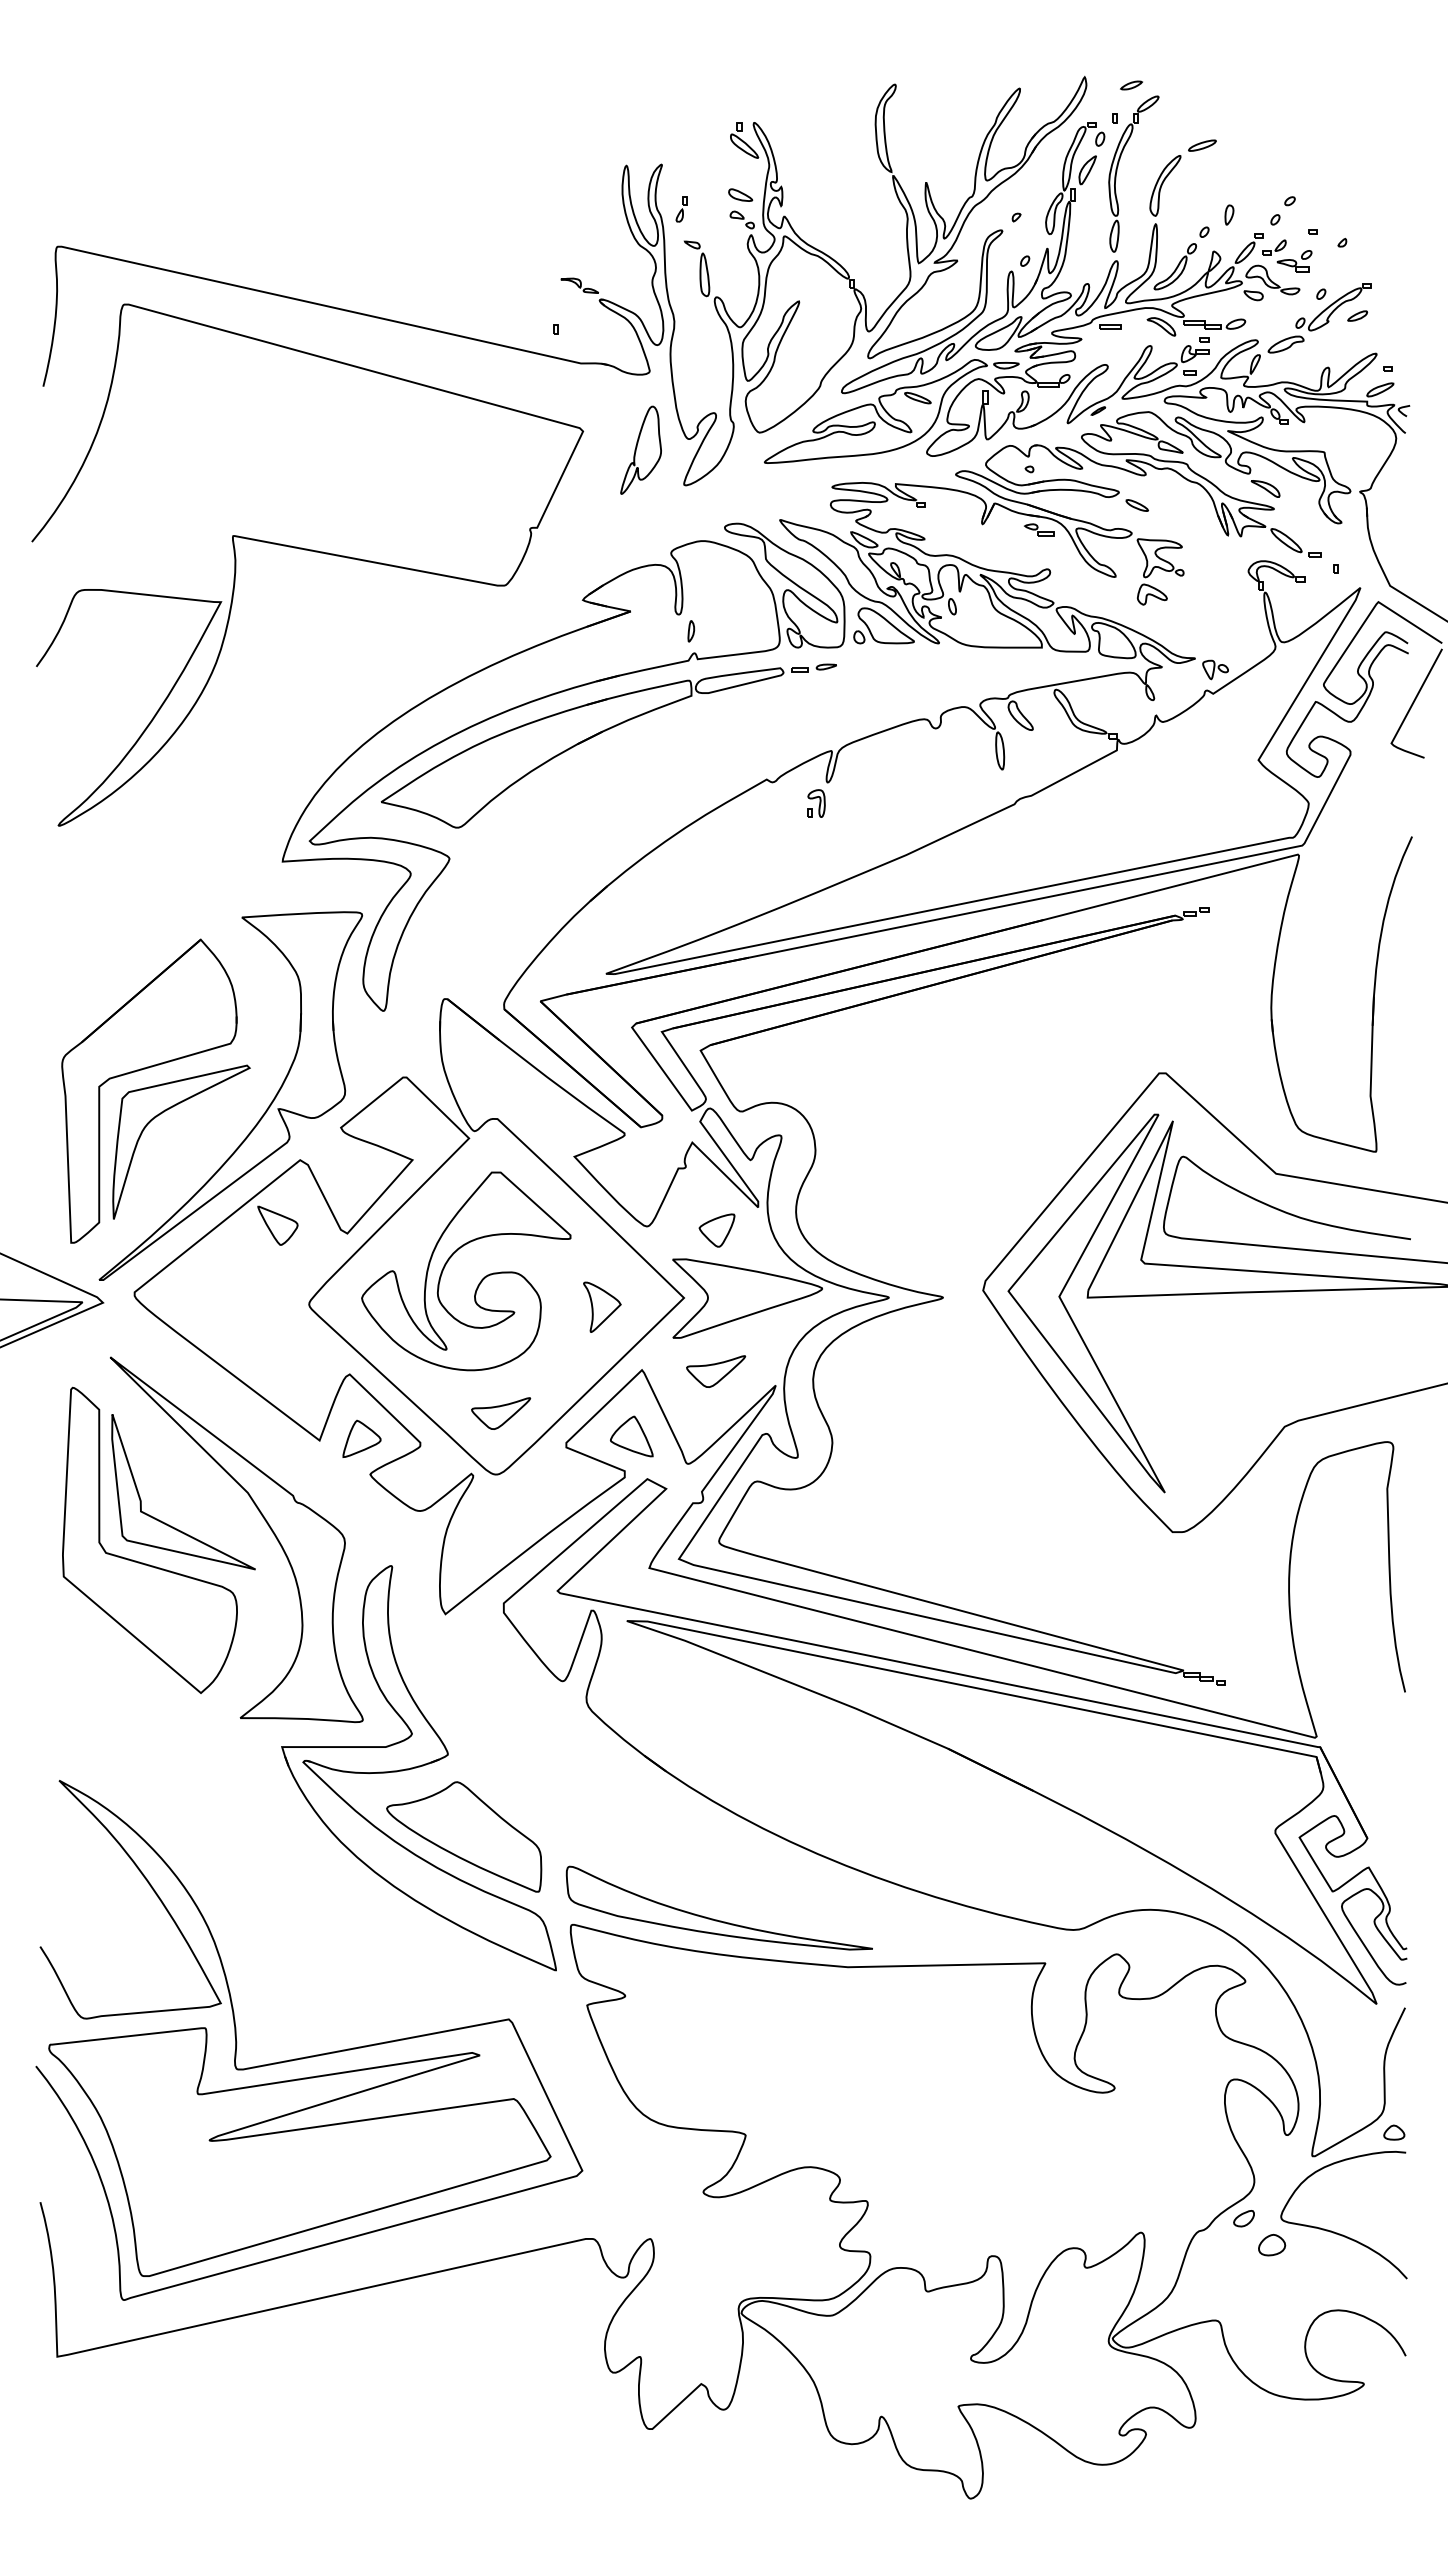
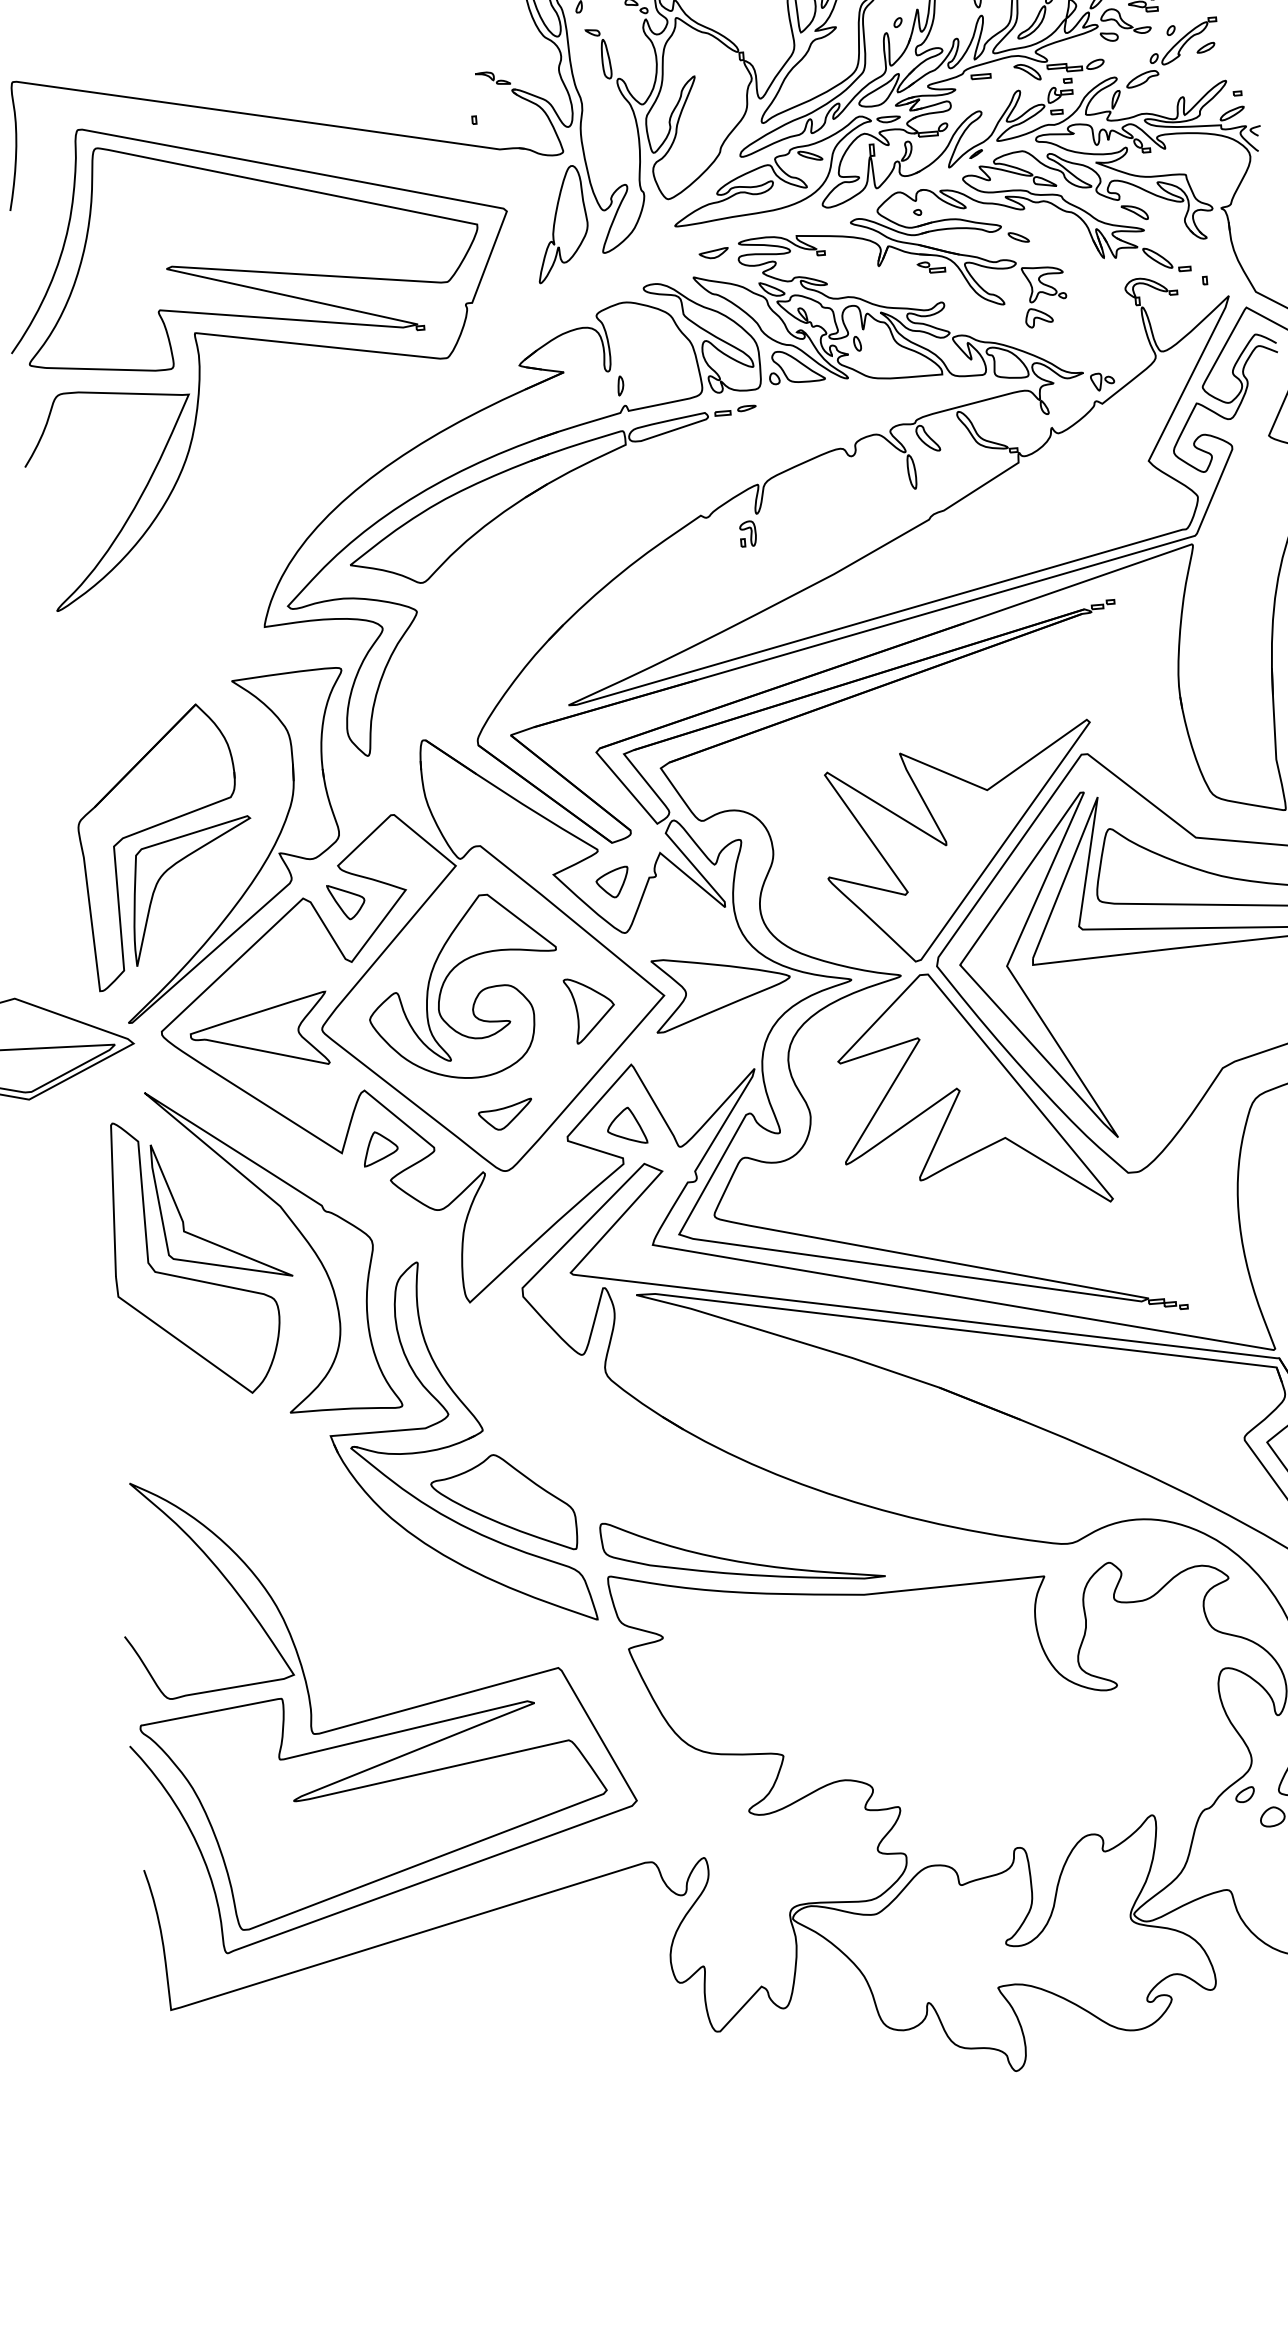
part: (300, 449) -> (250, 249), added
part: (640, 450) -> (560, 224), size x1.43
part: (803, 495) -> (713, 253), added
part: (1022, 1159) -> (963, 843), added
part: (277, 1225) -> (345, 901), moved
part: (716, 1230) -> (612, 882), moved
part: (240, 1302) -> (259, 1033), added
part: (602, 1307) -> (590, 1010), size x1.43
part: (716, 1371) -> (699, 1060), removed
part: (1009, 1429) -> (971, 1091), added

